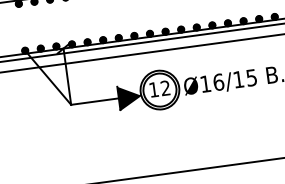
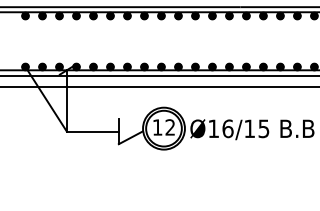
fill: (129, 96) -> (130, 131), removed

